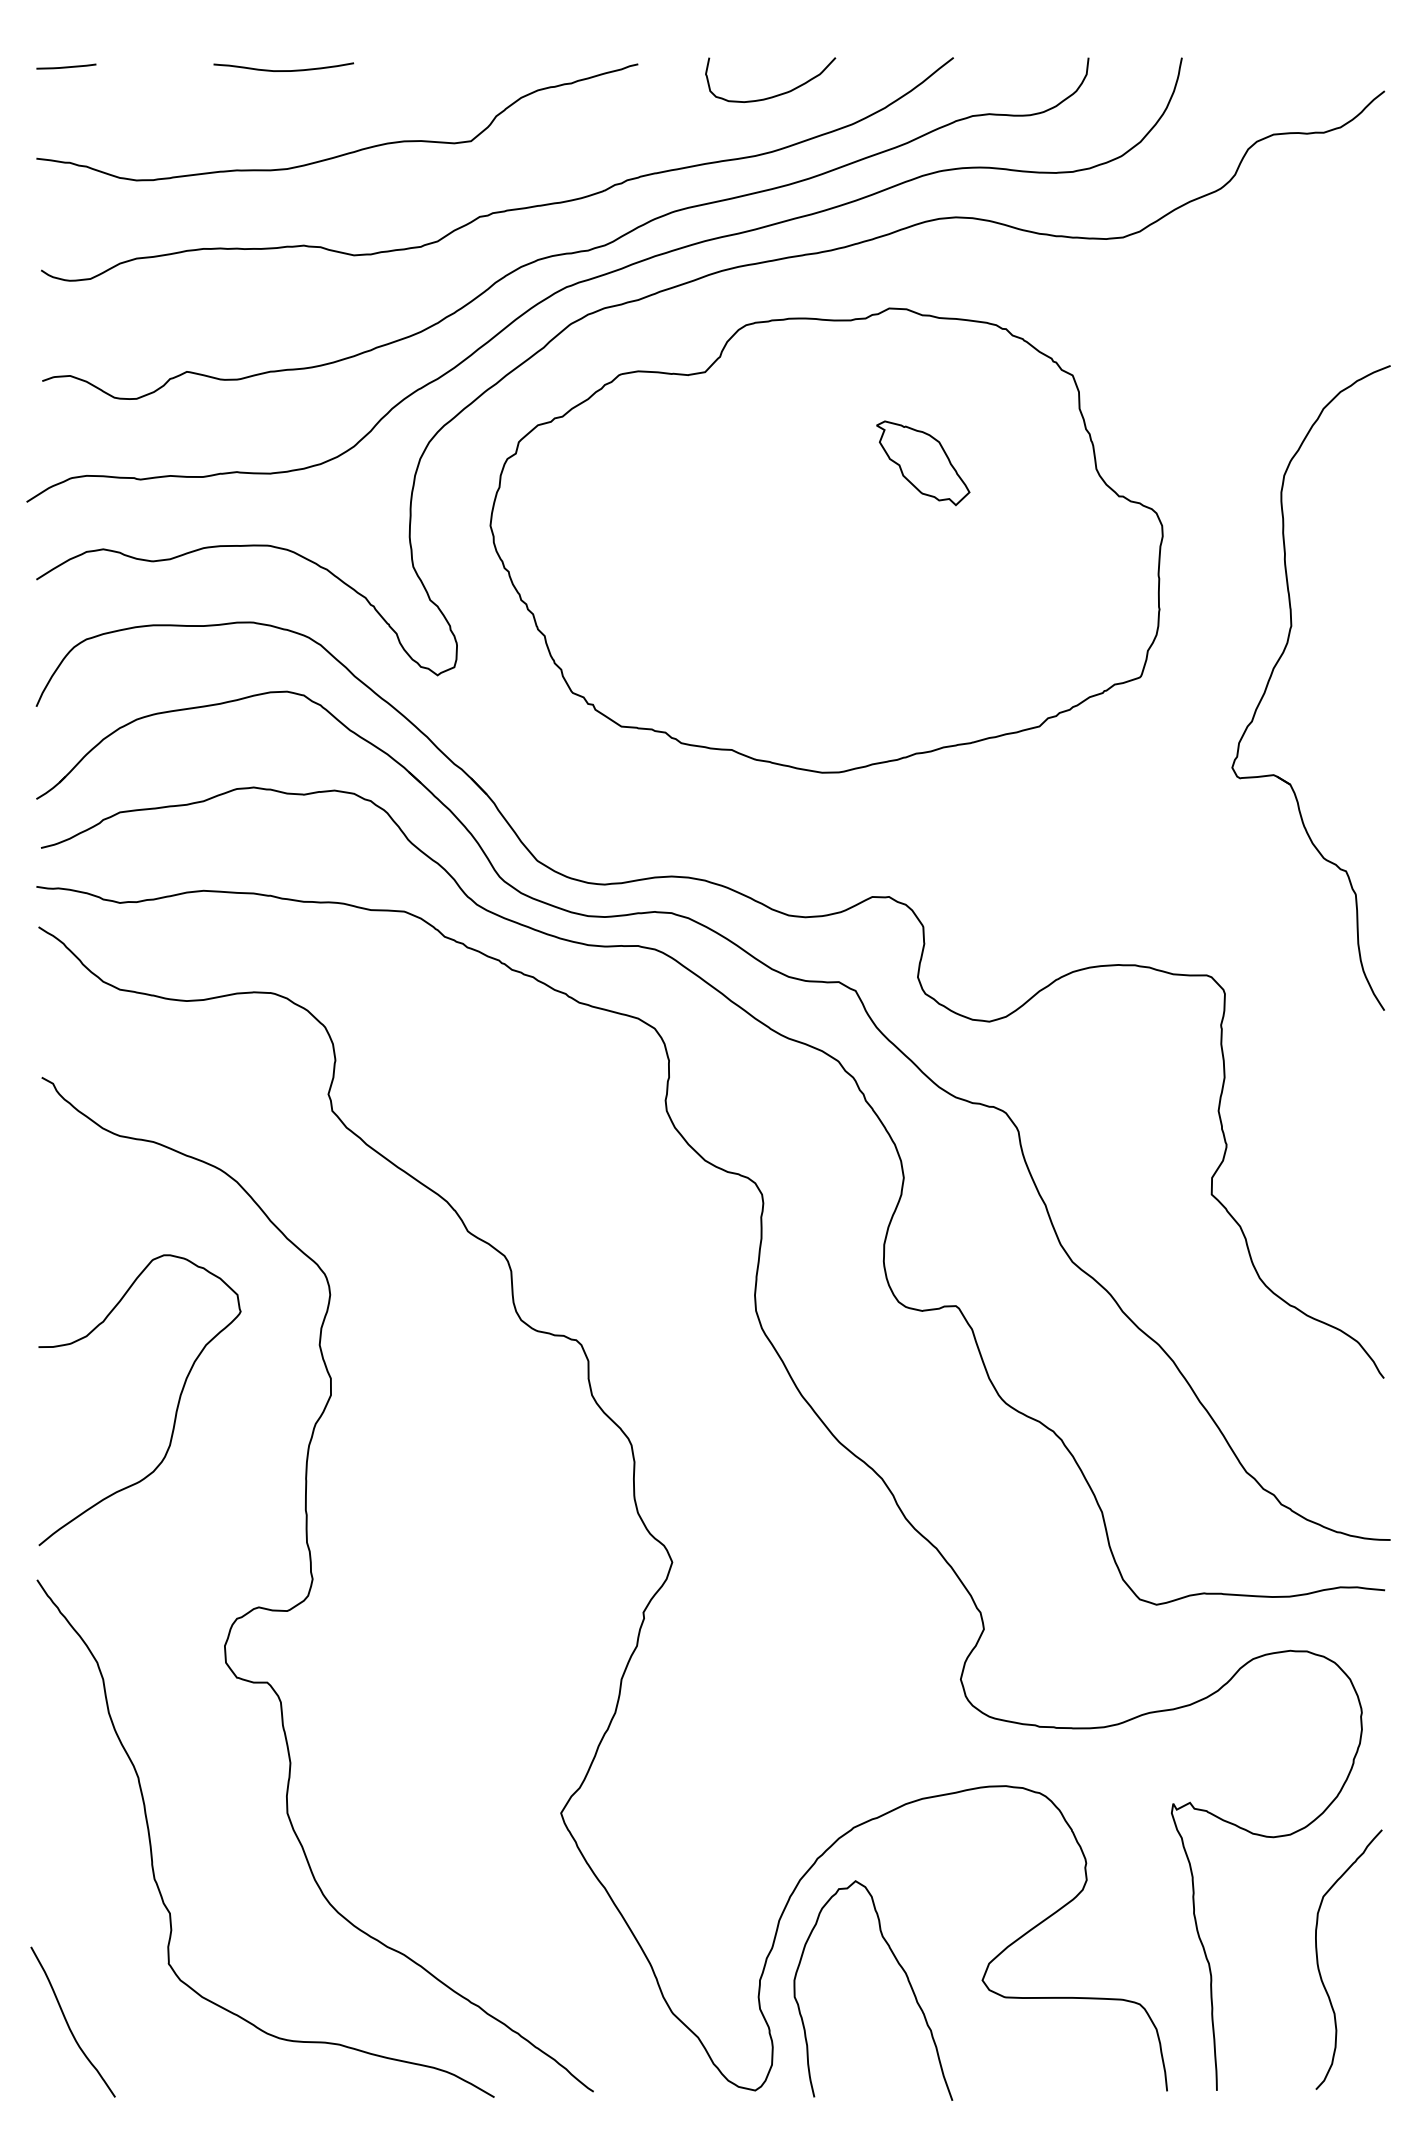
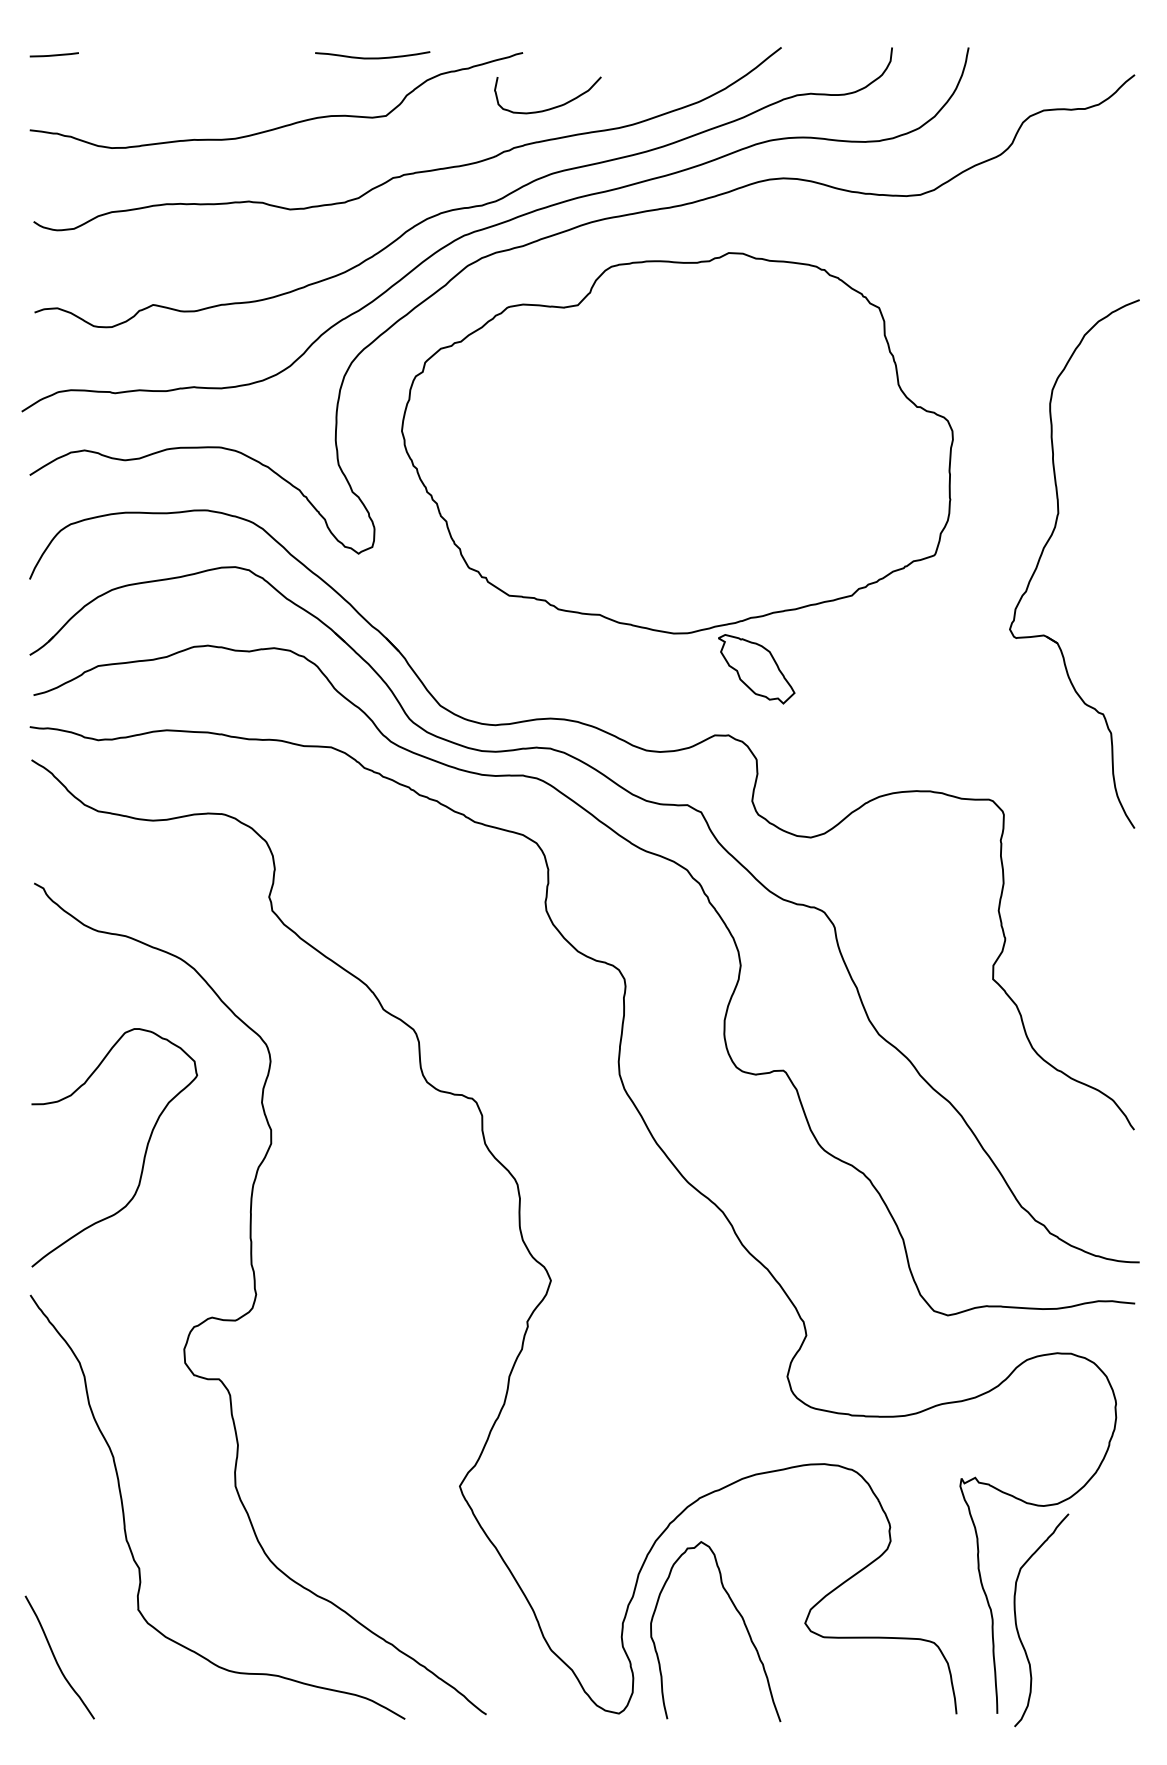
curve: (283, 70) -> (372, 57), moved
curve: (774, 95) -> (551, 107), moved
part: (923, 463) -> (756, 669), moved
curve: (1318, 1959) -> (1016, 1620), moved

